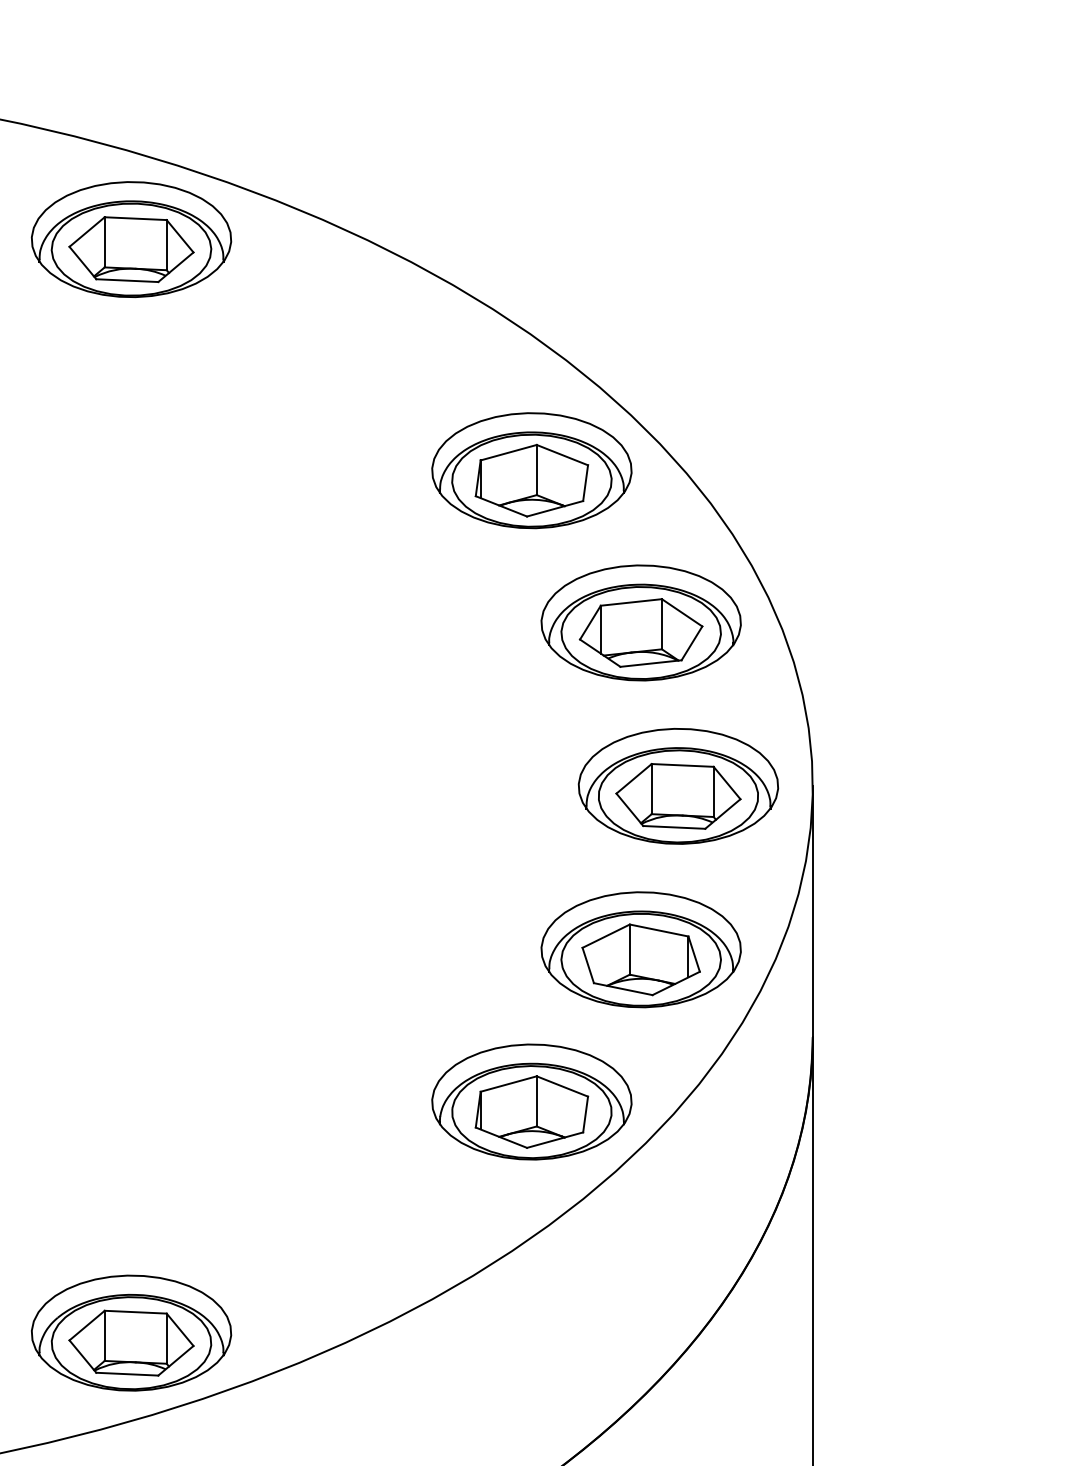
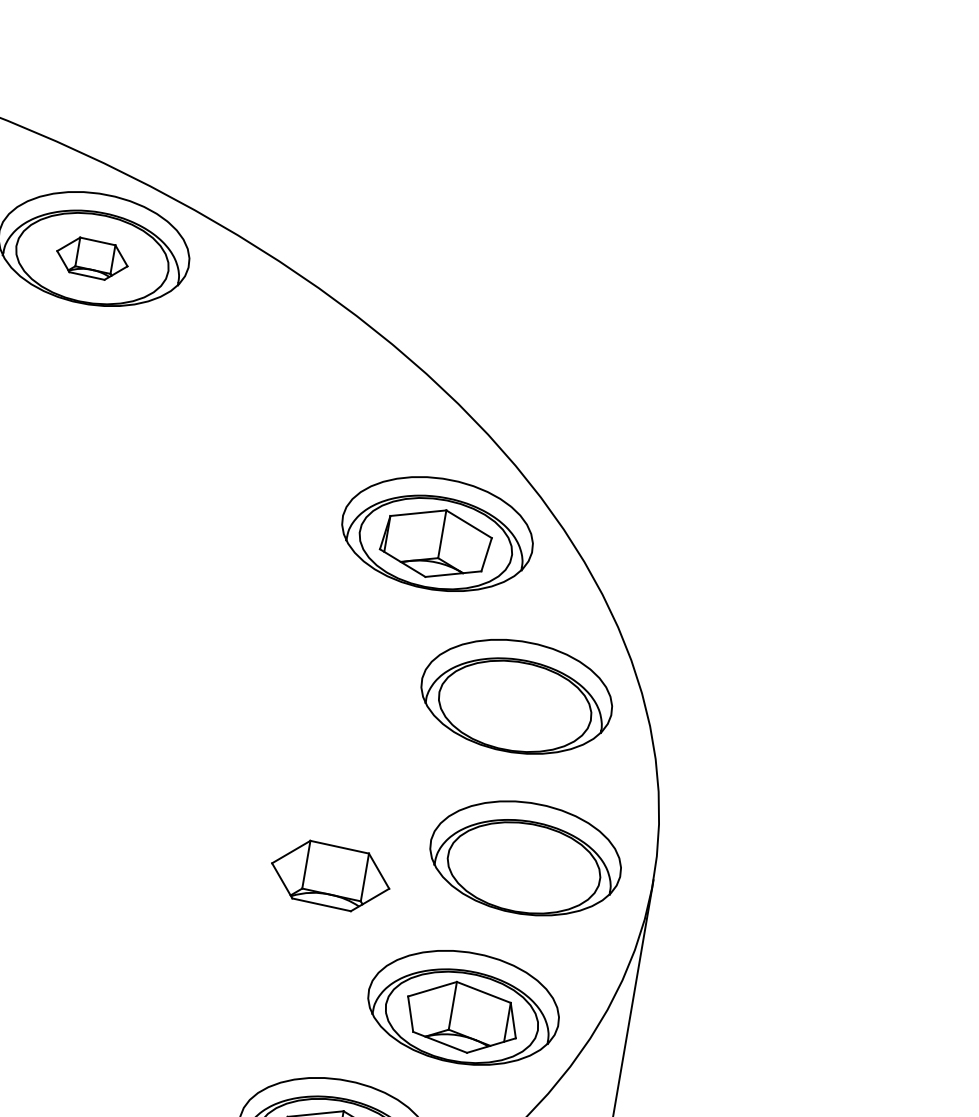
part: (131, 249) -> (92, 258), size x0.6
part: (640, 632) -> (514, 705), removed
part: (678, 796) -> (330, 876), moved

